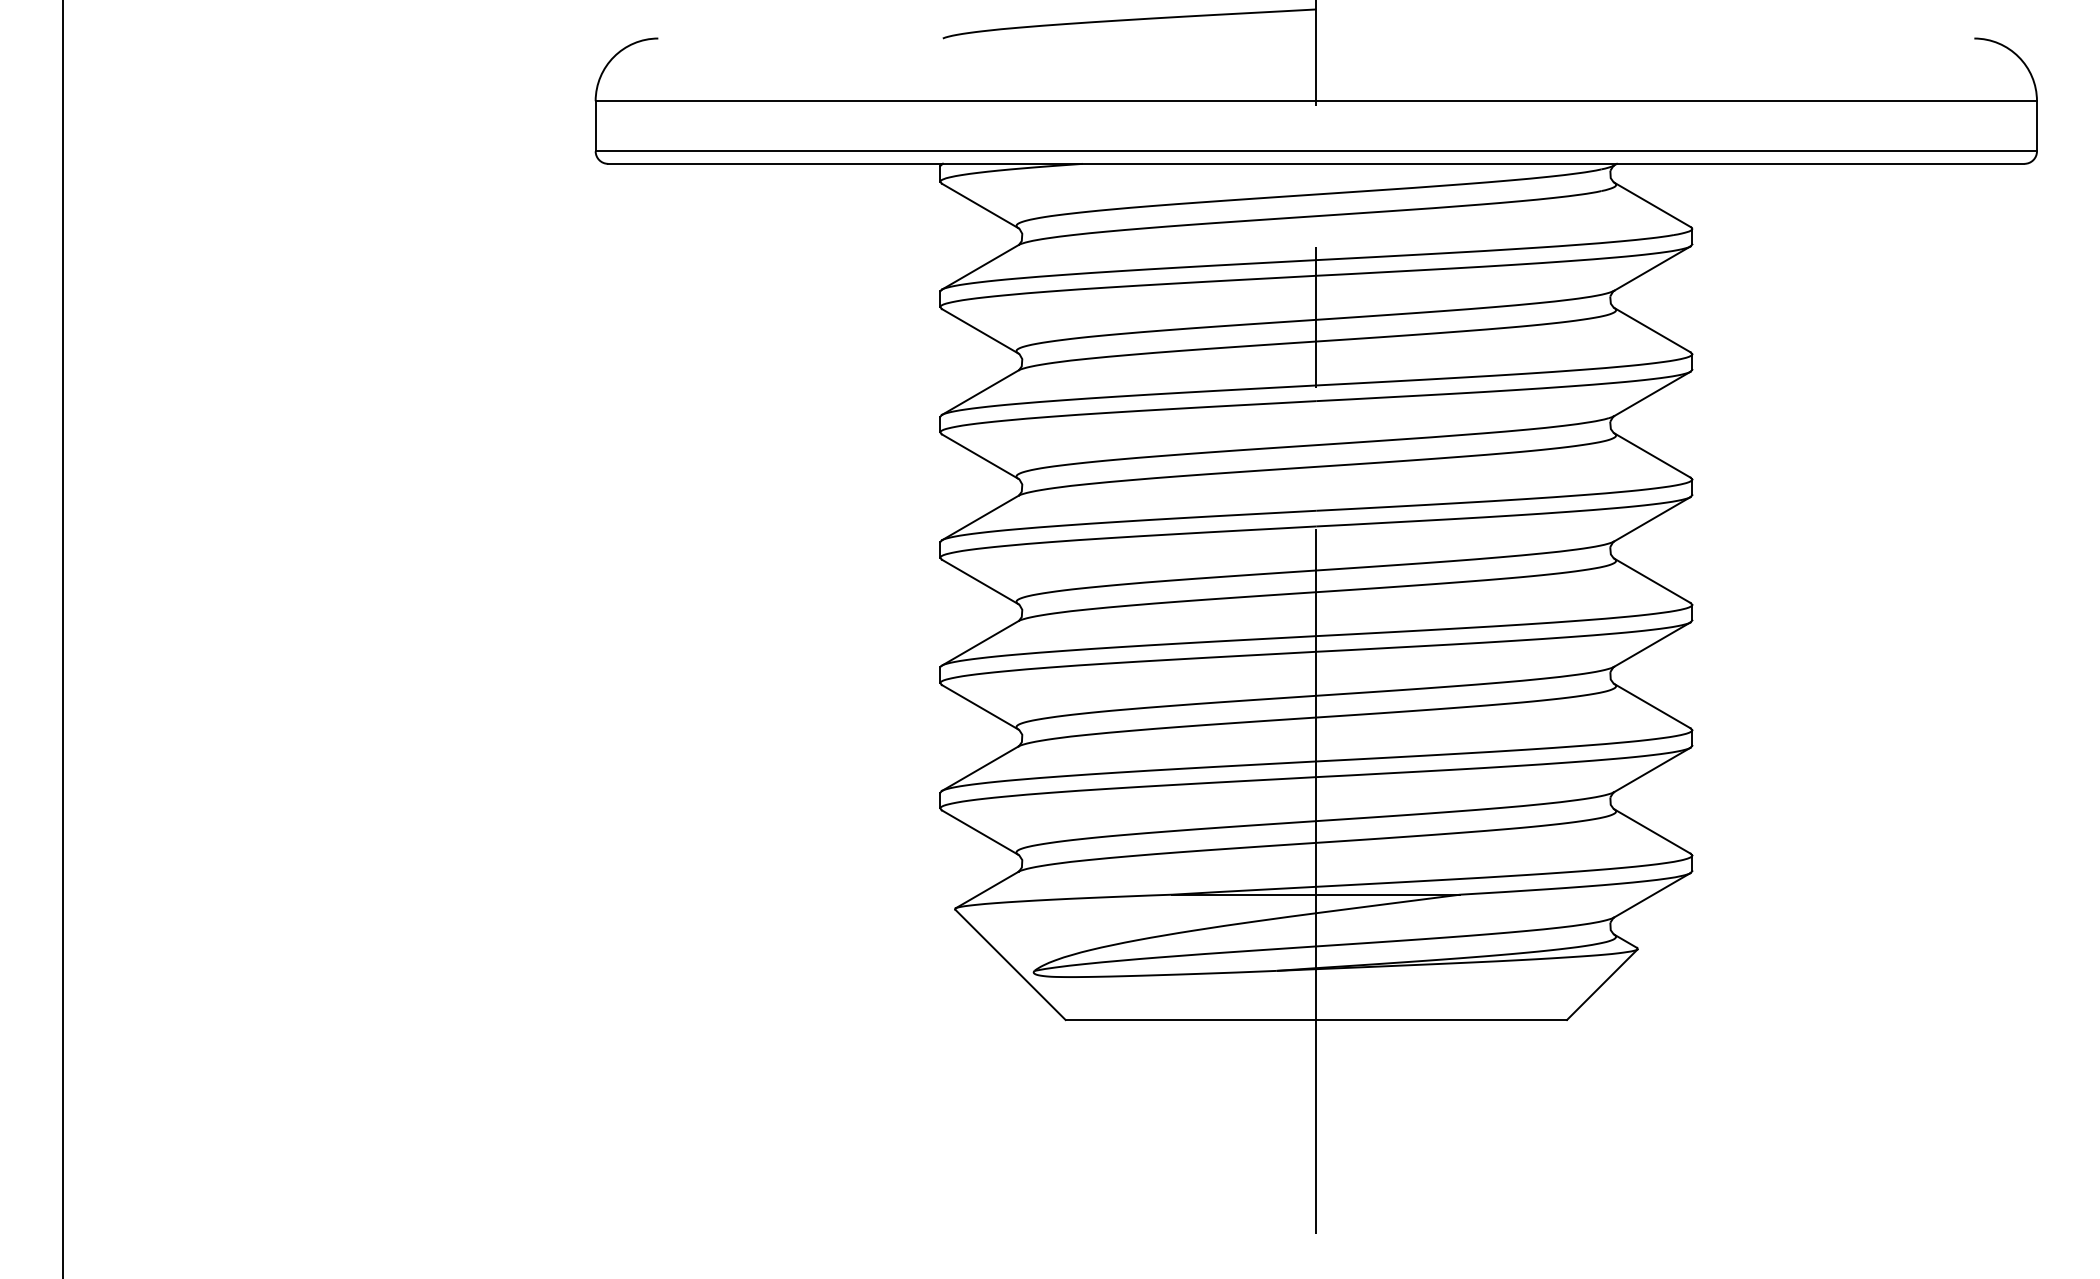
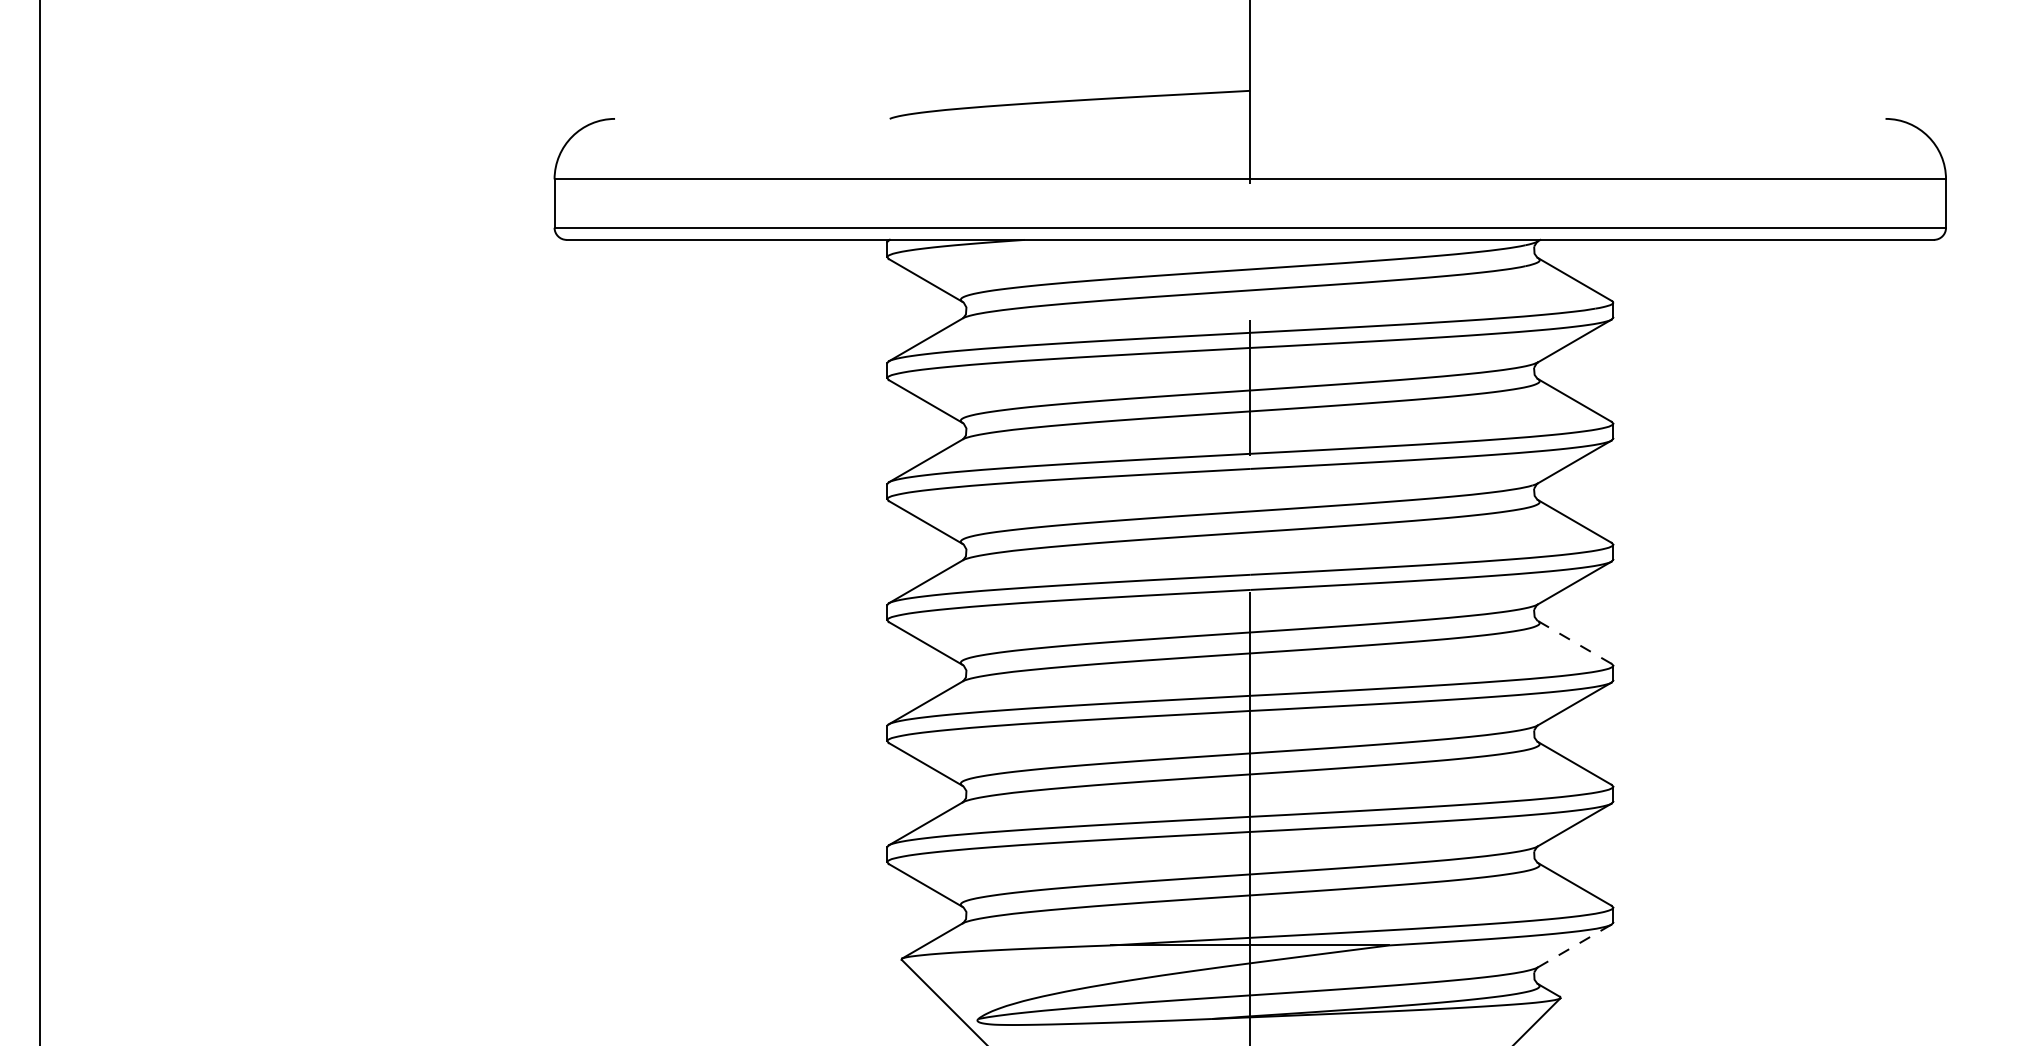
line: (1651, 580) -> (1573, 642), solid -> dashed
line: (1652, 895) -> (1574, 946), solid -> dashed

